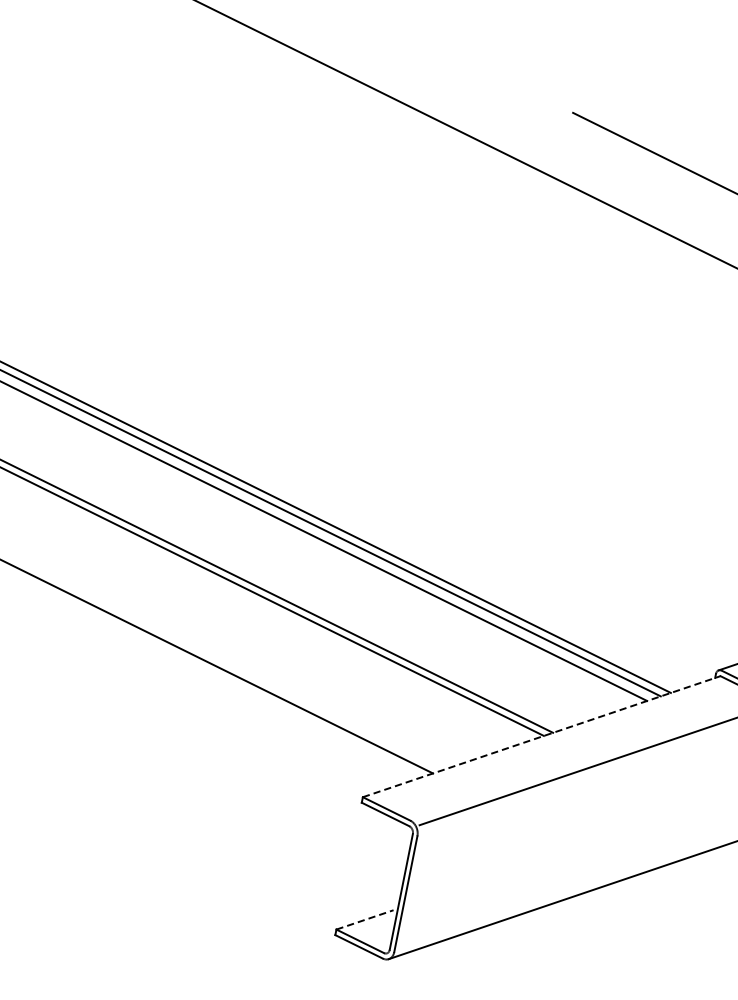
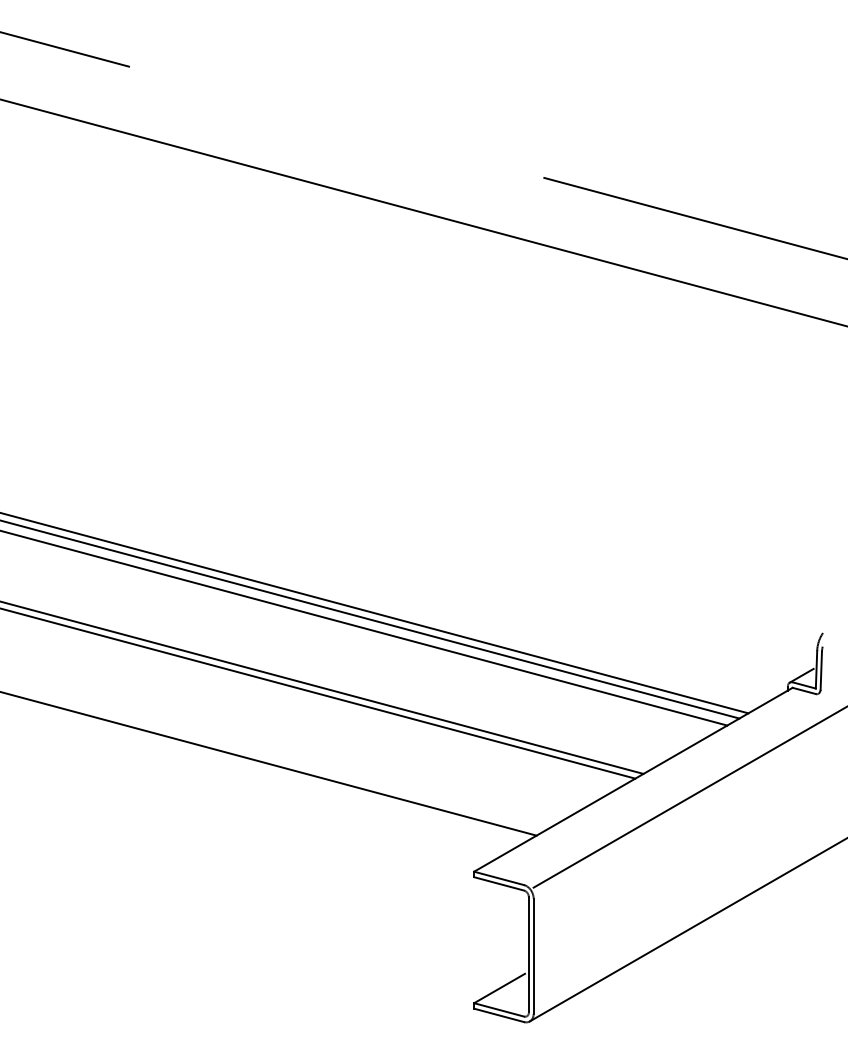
line: (541, 736) -> (633, 779), dashed -> solid
line: (365, 920) -> (500, 988), dashed -> solid

